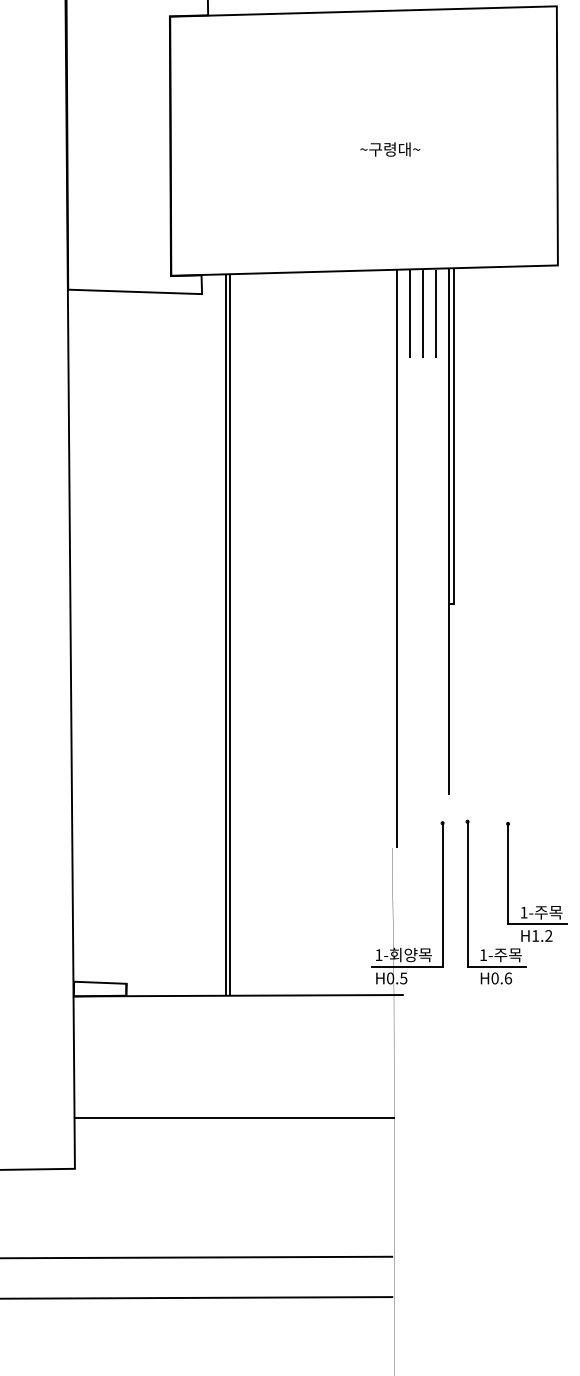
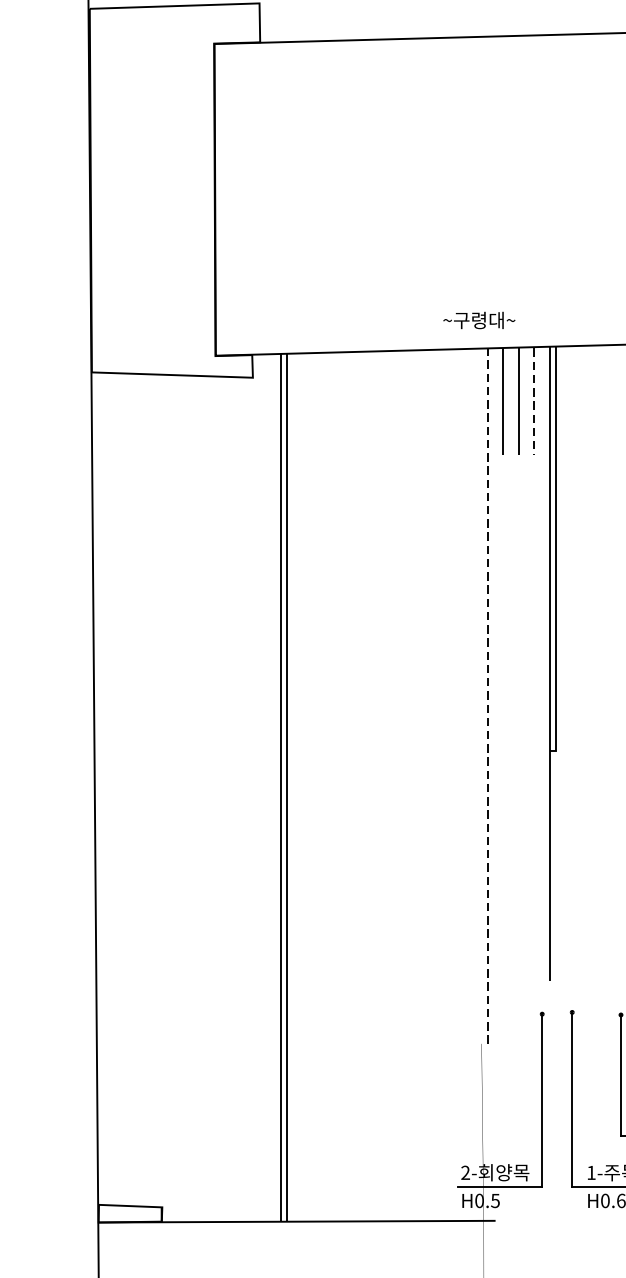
text: (390, 149) -> (479, 320), moved
line: (435, 314) -> (533, 402), solid -> dashed
line: (397, 558) -> (487, 695), solid -> dashed
text: (378, 954) -> (465, 1172), 1- -> 2-

